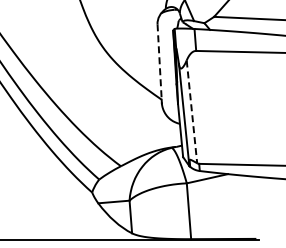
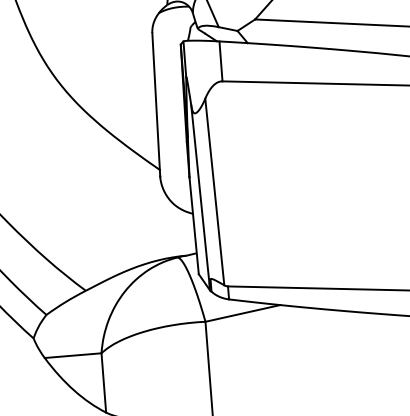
line: (159, 62) -> (155, 102), dashed -> solid
line: (191, 111) -> (213, 191), dashed -> solid

